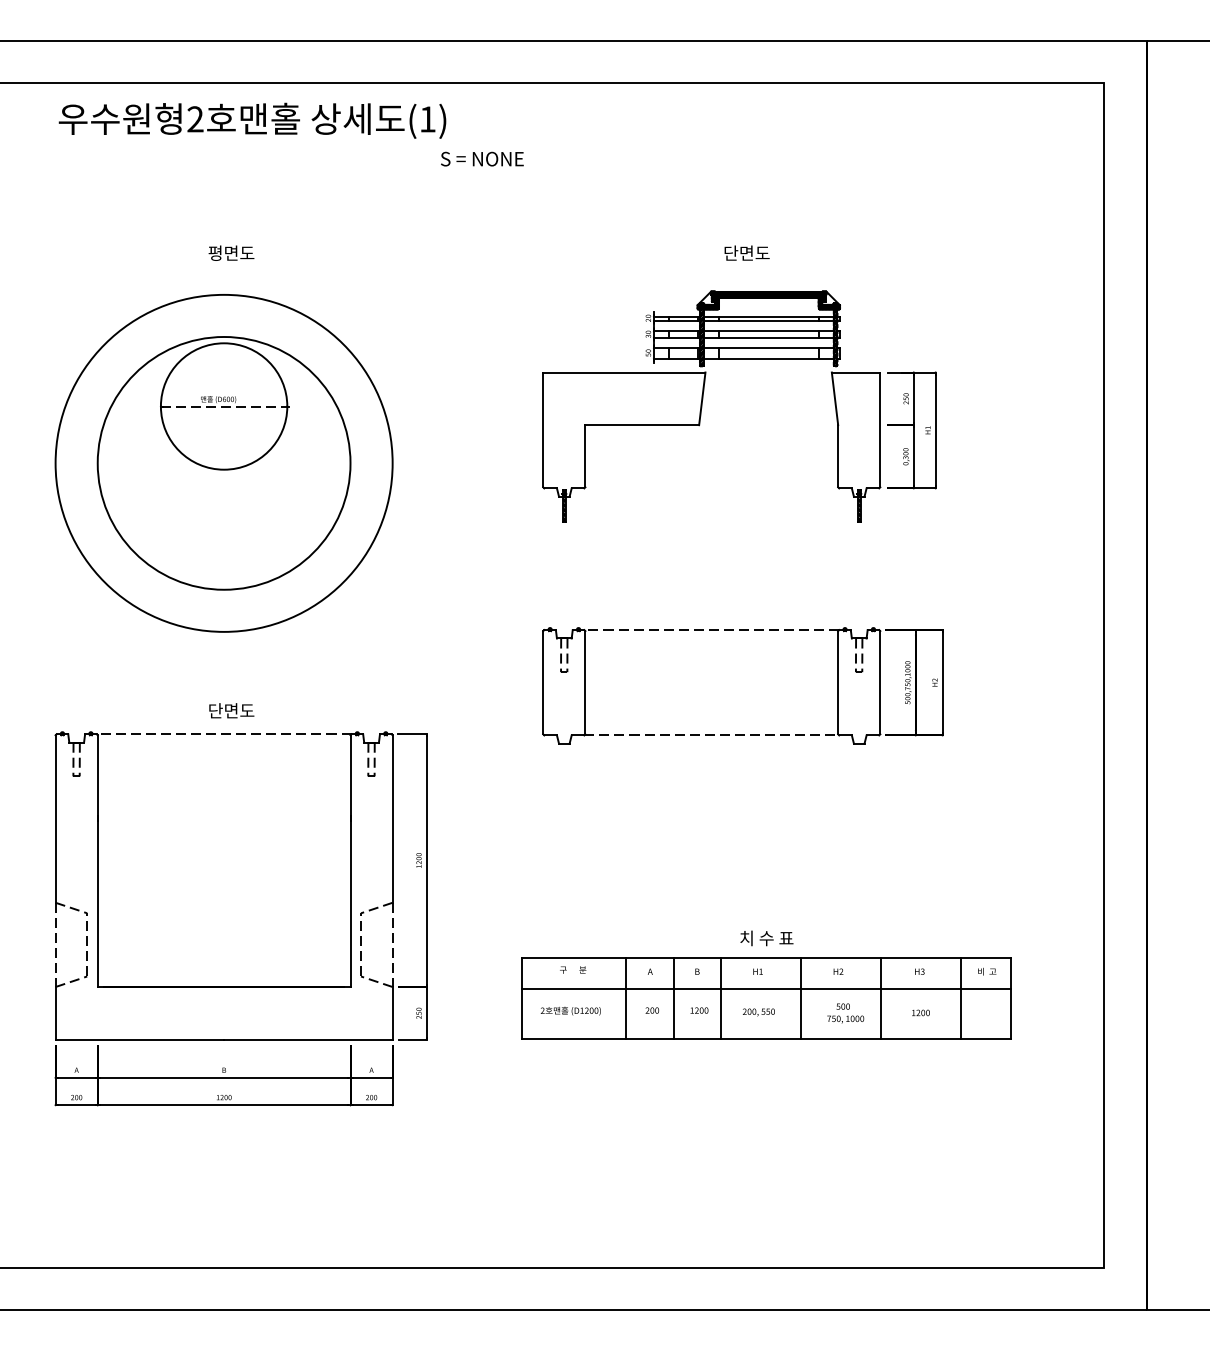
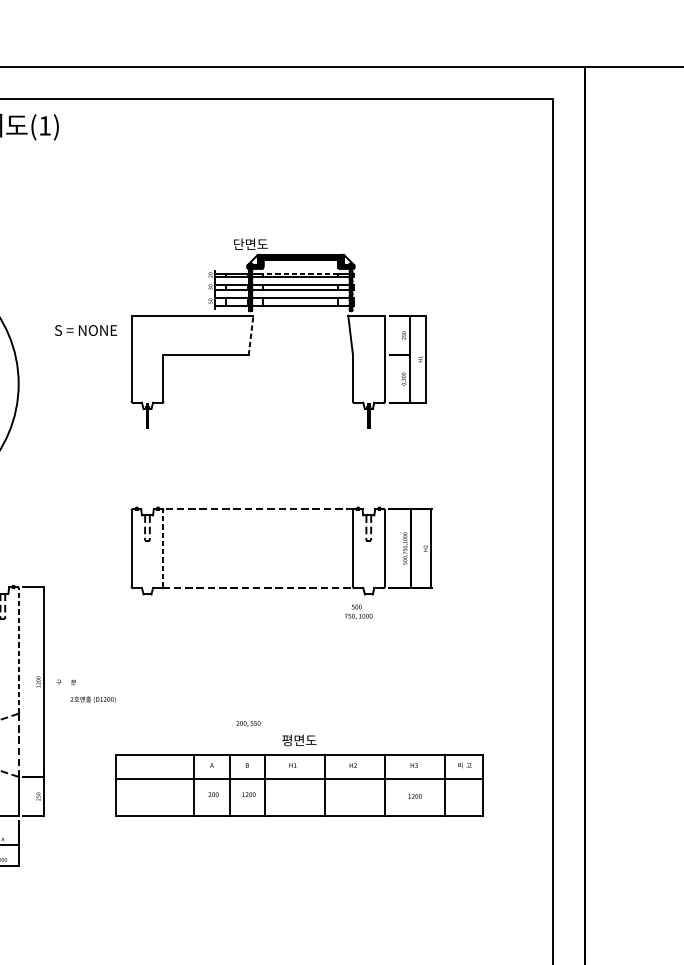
text: (482, 158) -> (86, 330), moved
text: (746, 252) -> (250, 243), moved
line: (768, 316) -> (300, 273), solid -> dashed
line: (702, 398) -> (251, 335), solid -> dashed
line: (585, 682) -> (163, 548), solid -> dashed
line: (392, 819) -> (18, 651), solid -> dashed
text: (766, 938) -> (299, 740), 치 수 표 -> 평면도
text: (573, 969) -> (66, 681), moved
text: (570, 1010) -> (92, 699), moved
text: (758, 1012) -> (248, 724), moved
text: (845, 1013) -> (358, 612), moved

